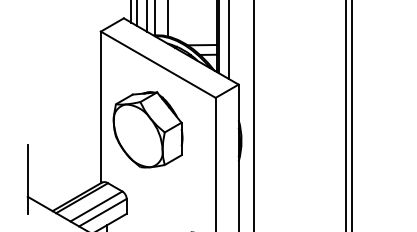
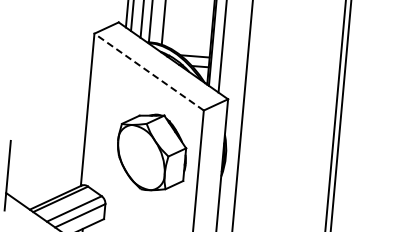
line: (157, 64) -> (148, 71), solid -> dashed
part: (147, 129) -> (151, 152), moved

